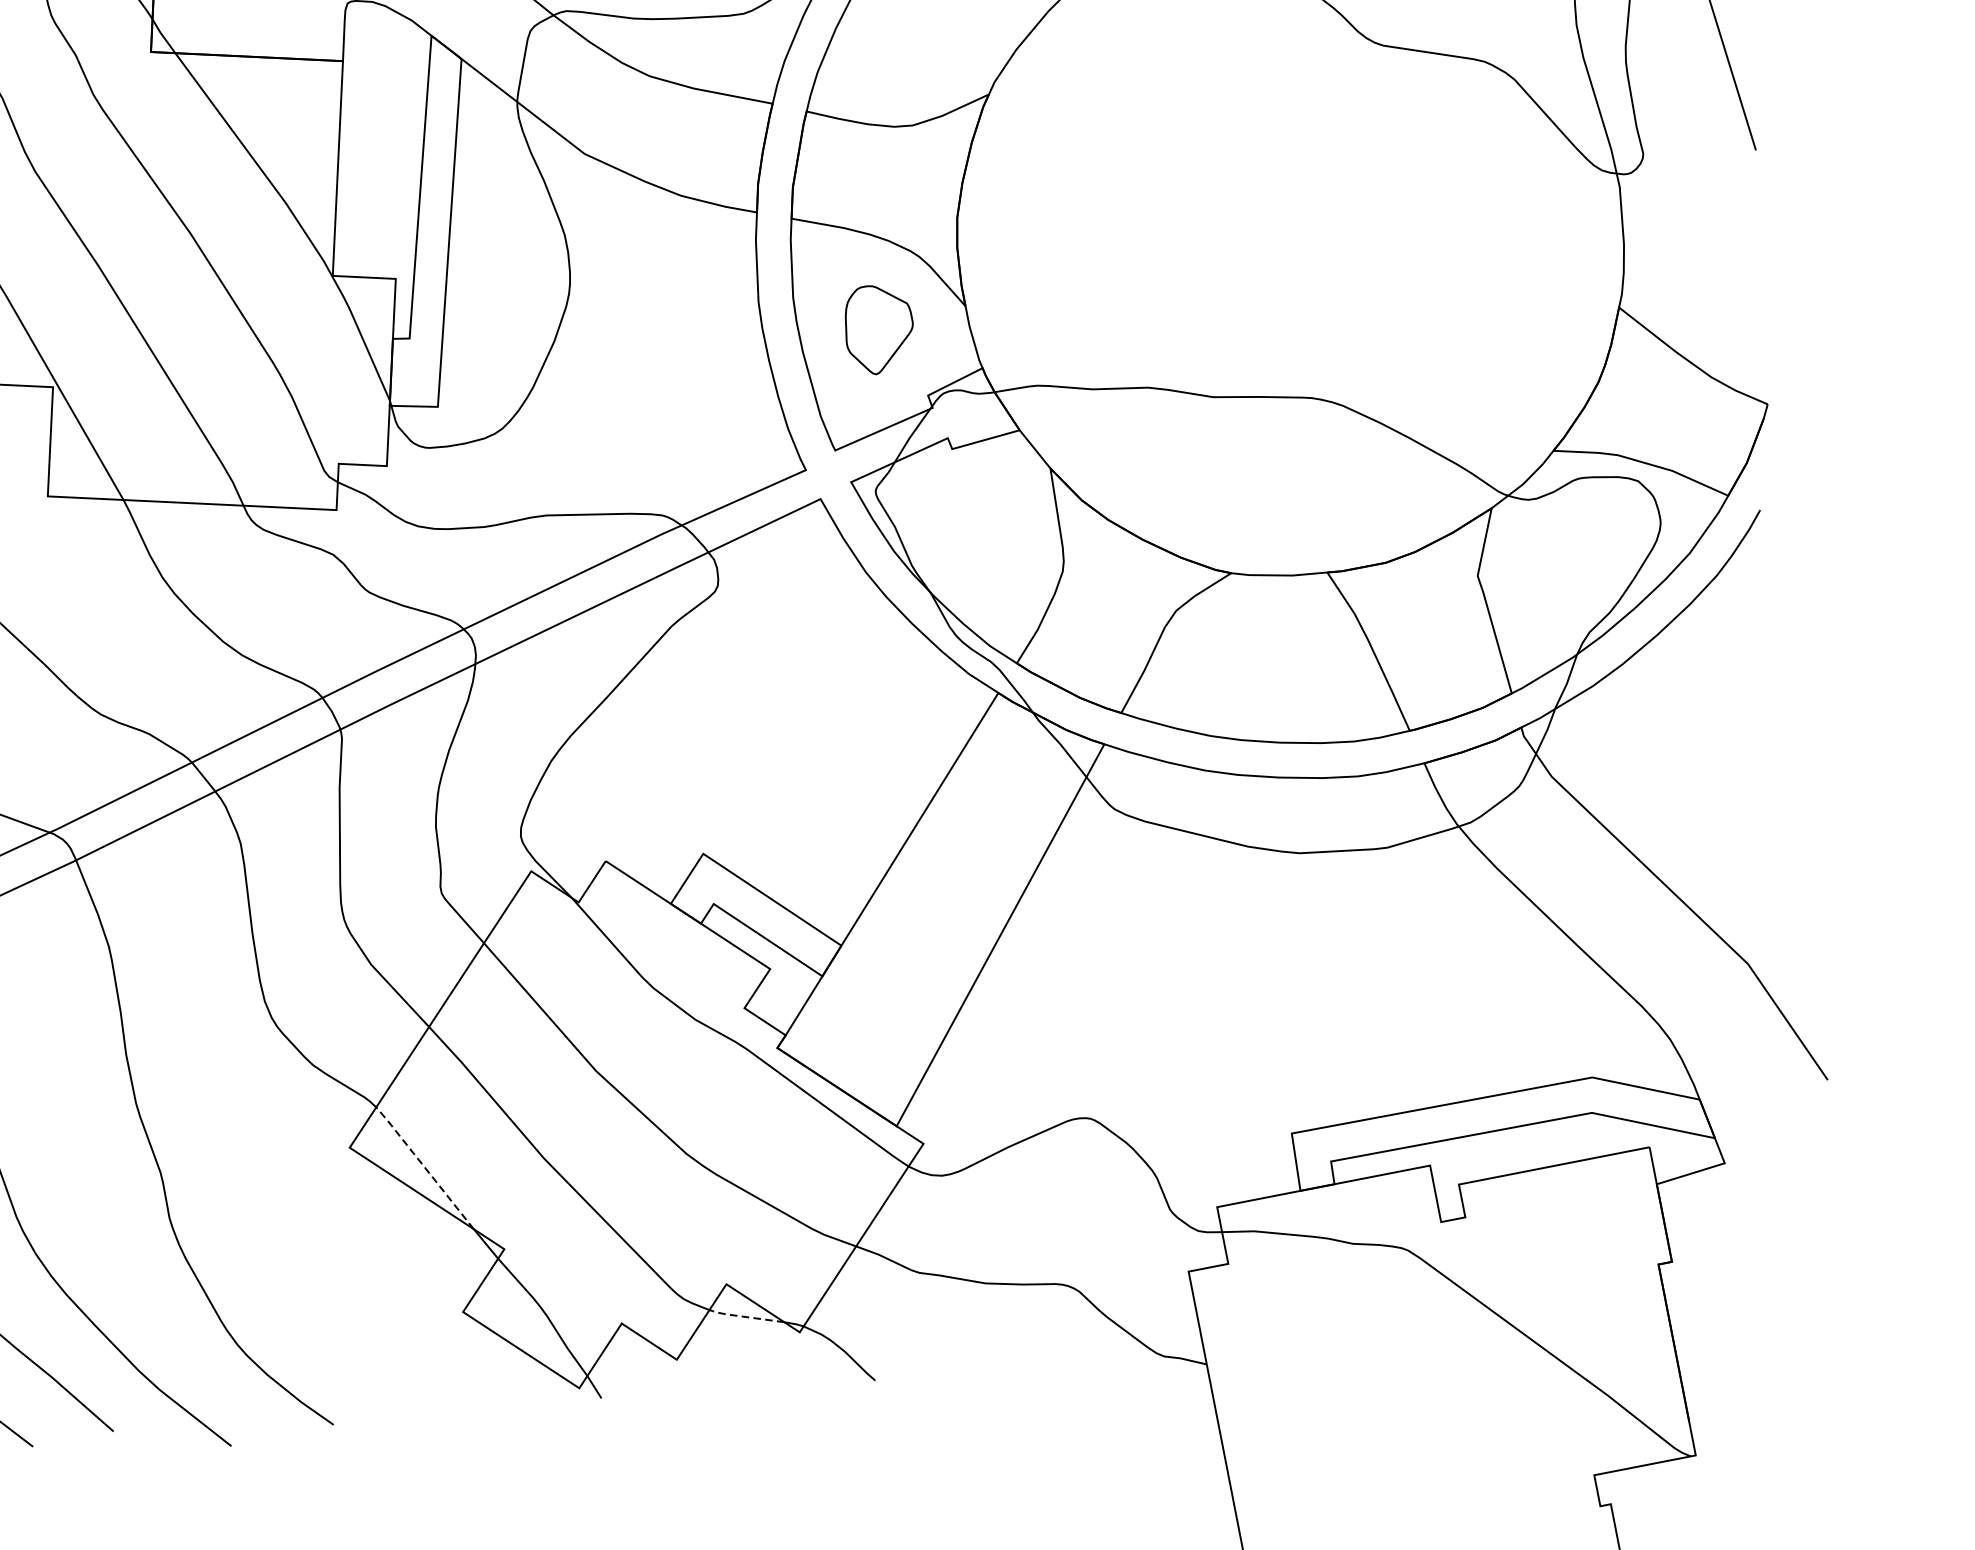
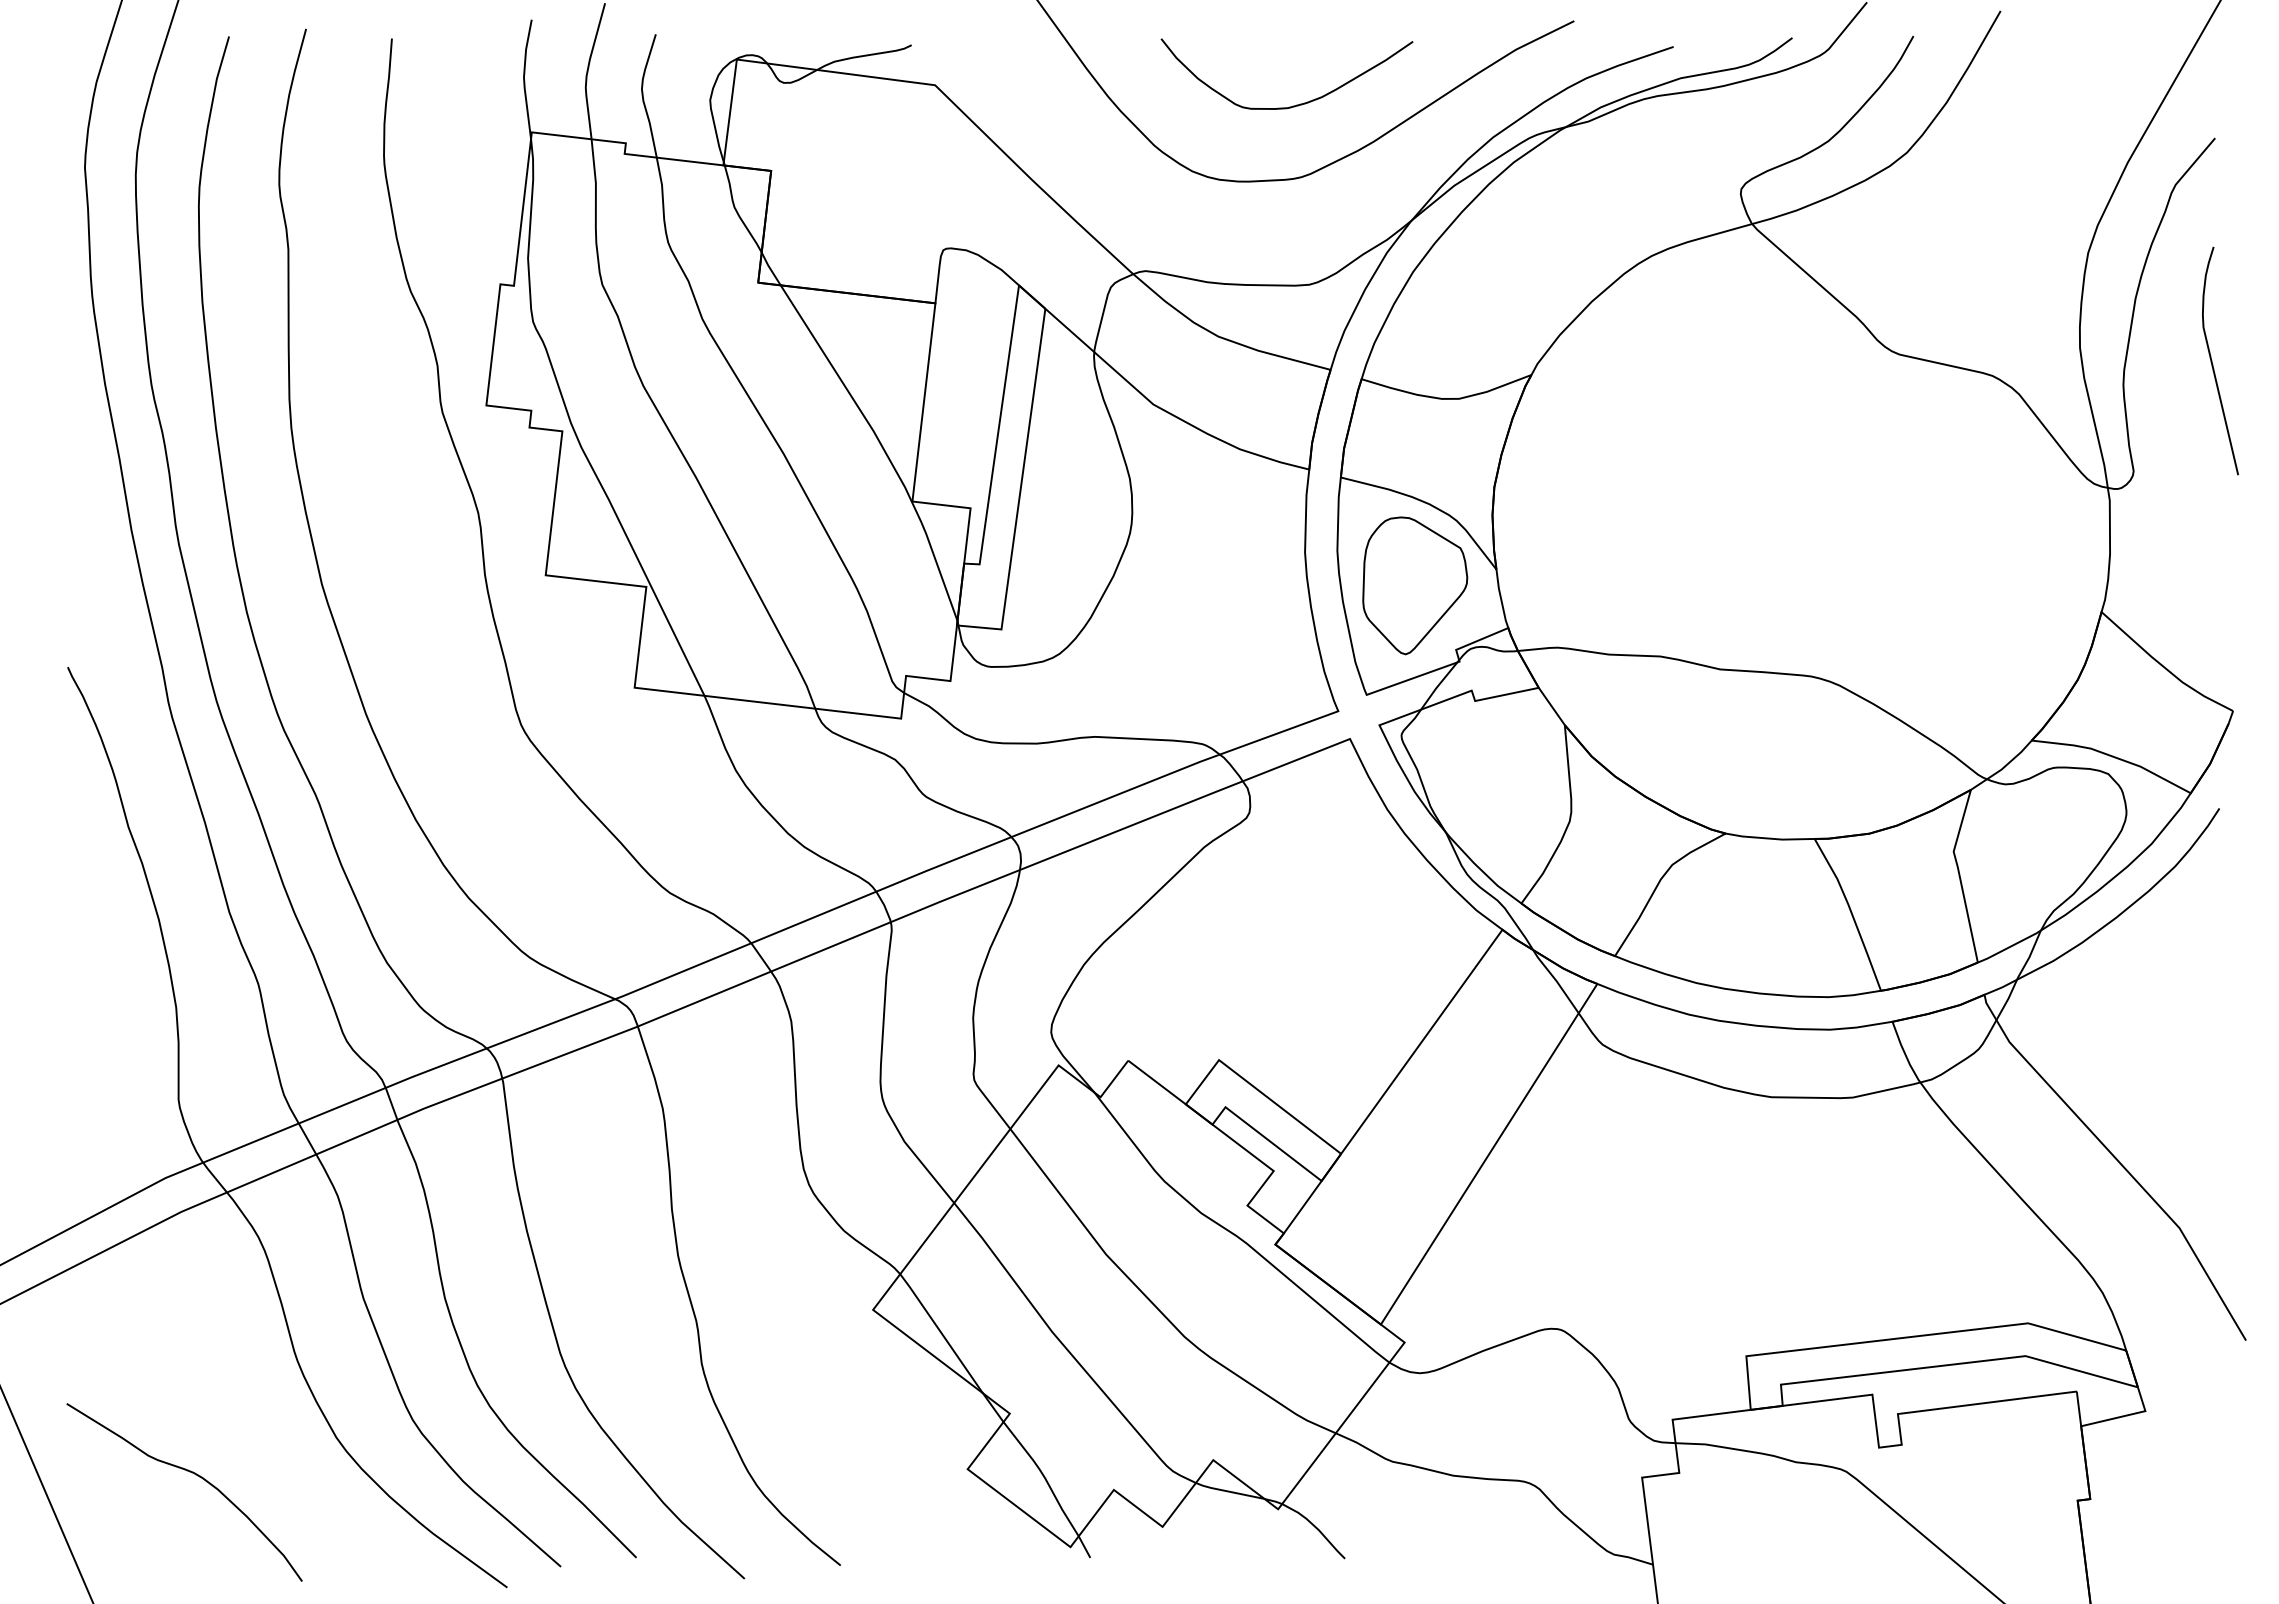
part: (879, 329) -> (1415, 585), size x1.67
line: (423, 1167) -> (940, 1332), dashed -> solid
line: (745, 1316) -> (1228, 1491), dashed -> solid

